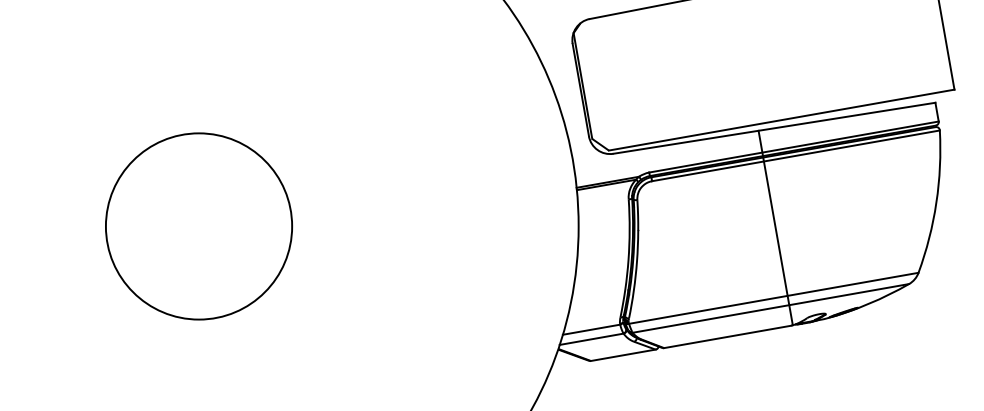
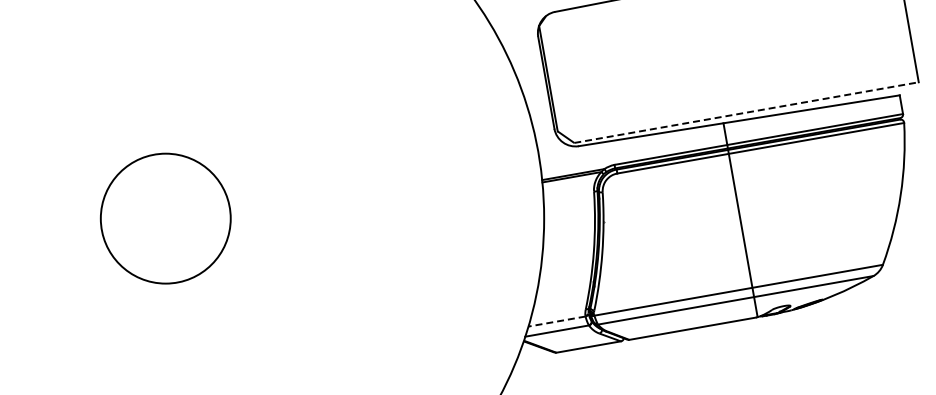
line: (782, 120) -> (747, 113), solid -> dashed
circle: (198, 226) -> (165, 218), size x0.7
line: (591, 329) -> (556, 321), solid -> dashed

